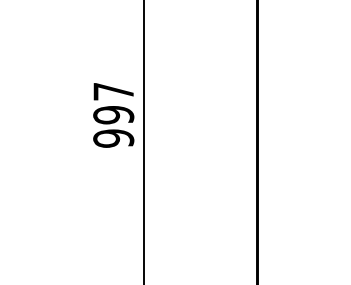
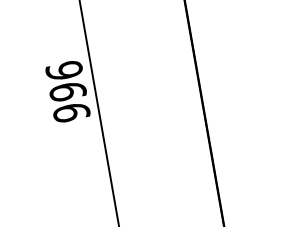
text: (113, 91) -> (64, 70), 997 -> 996

